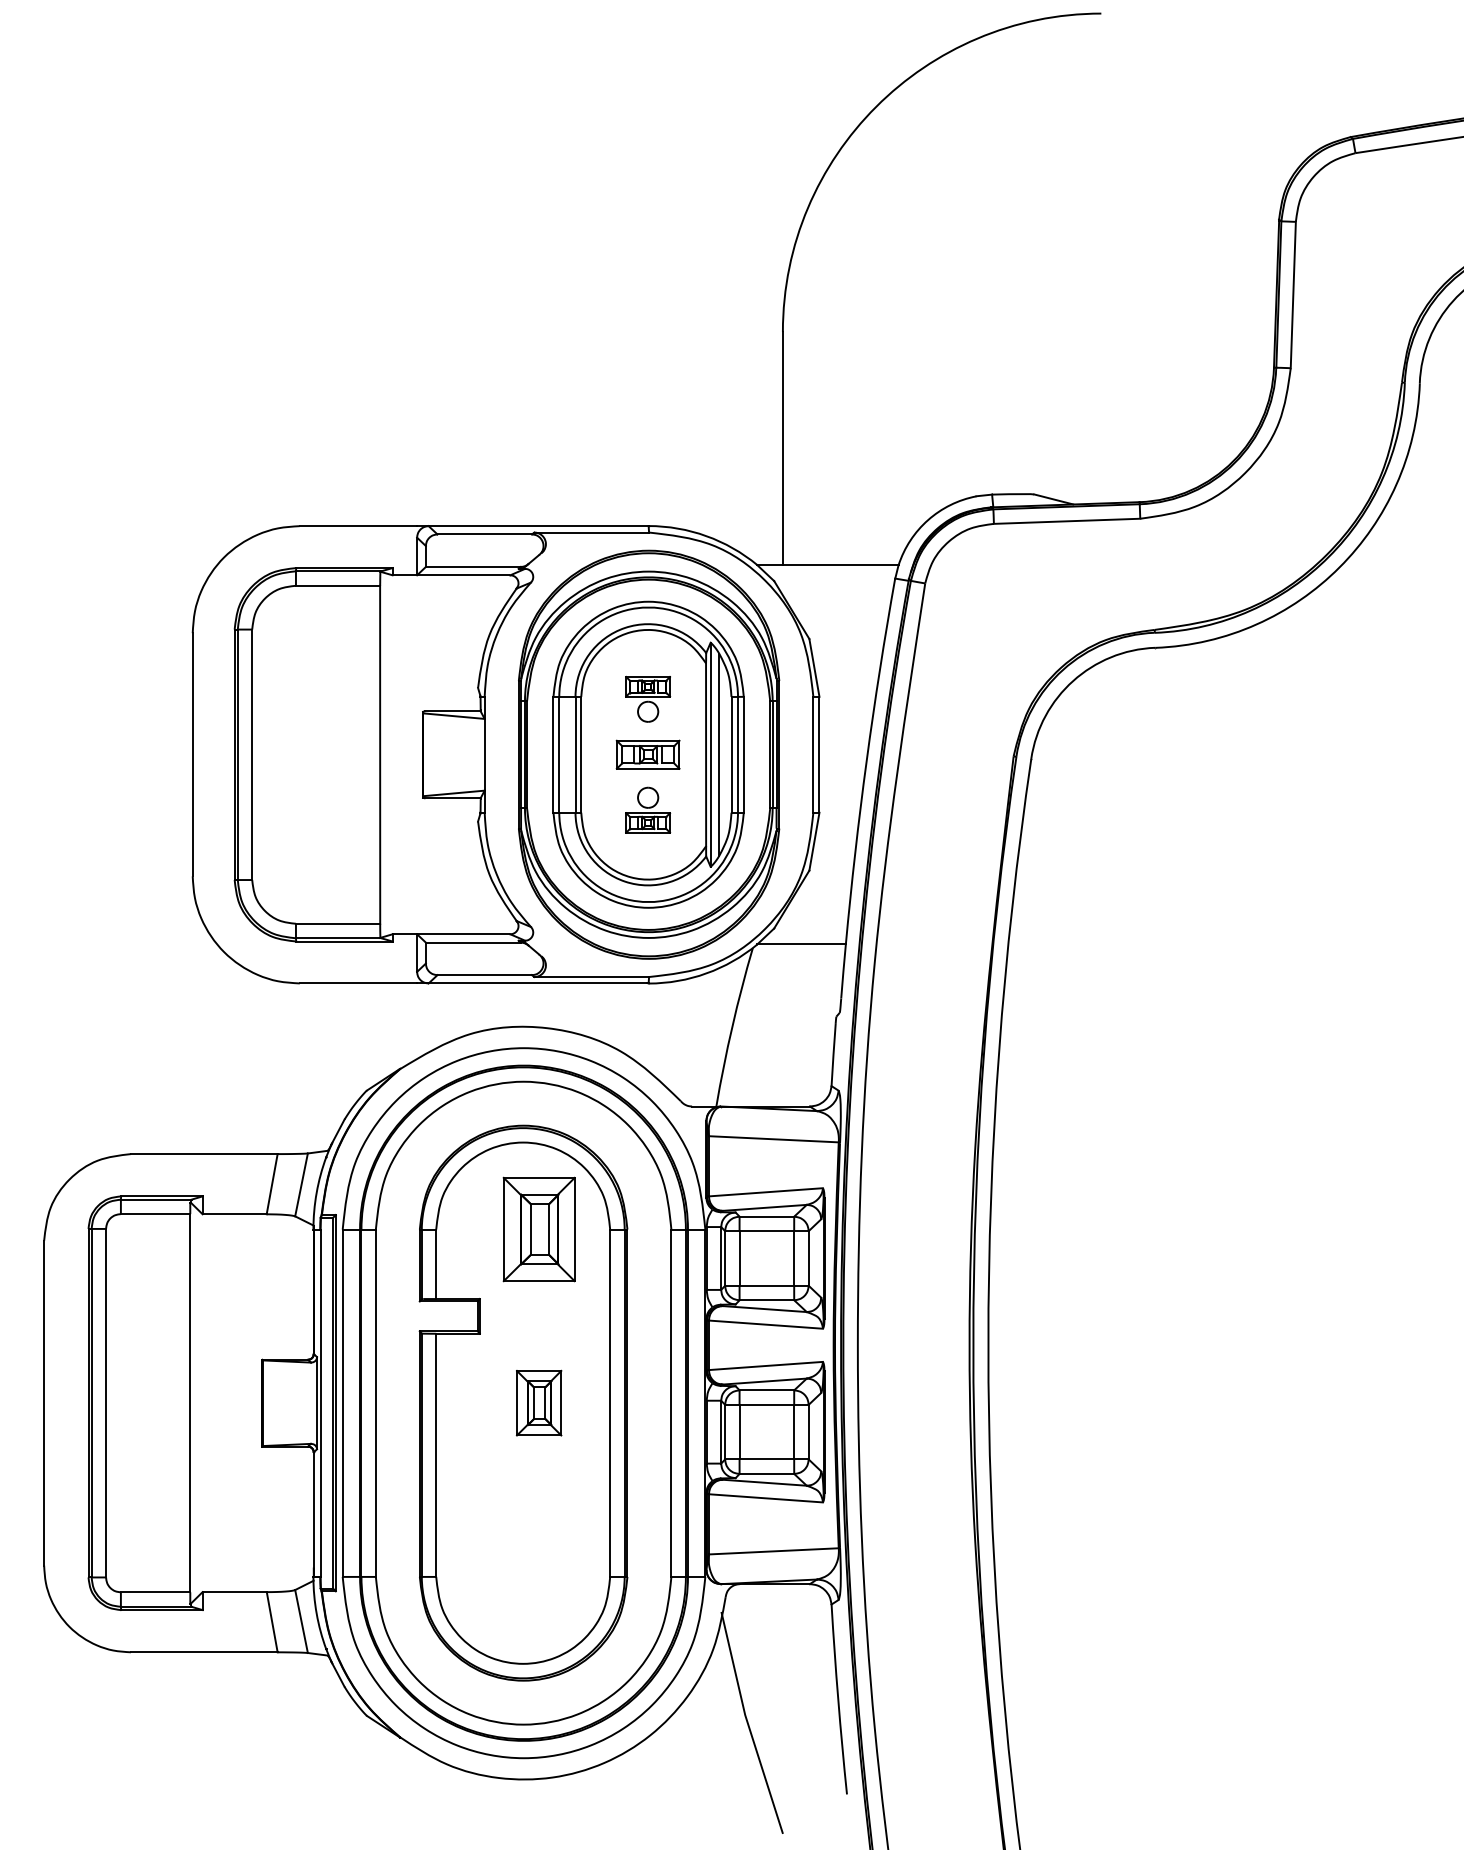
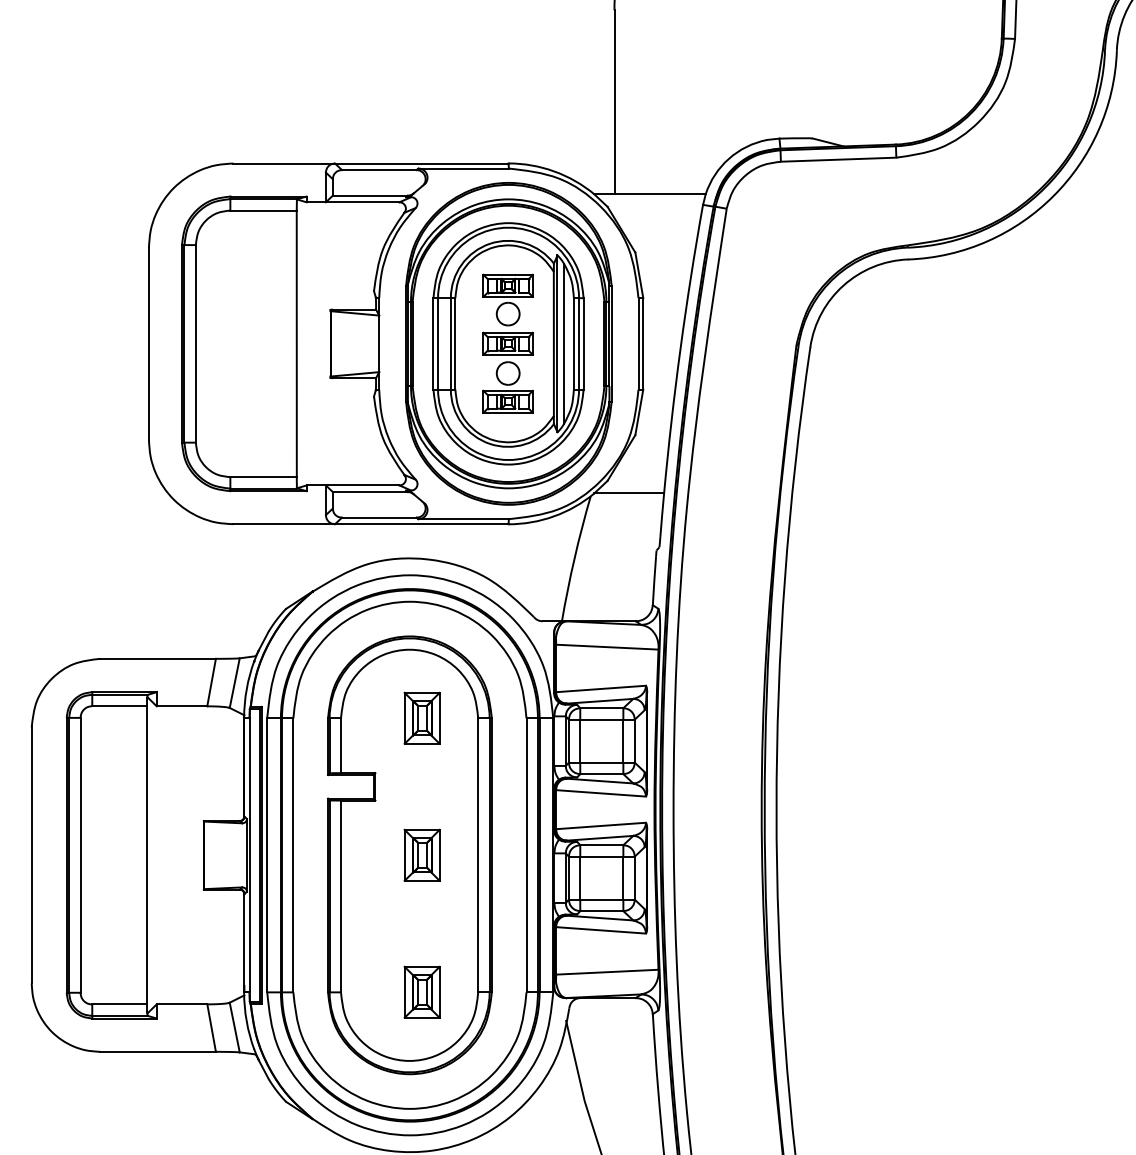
part: (647, 699) -> (507, 300), size x1.43
part: (647, 810) -> (507, 387), size x1.43
part: (538, 1229) -> (421, 718), size x0.62
part: (538, 1576) -> (421, 992), added

